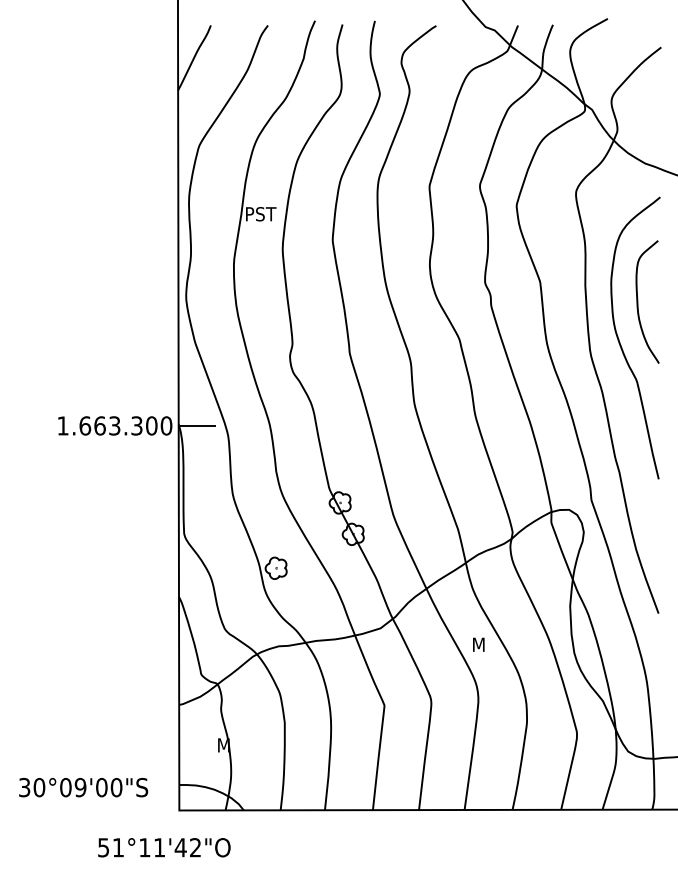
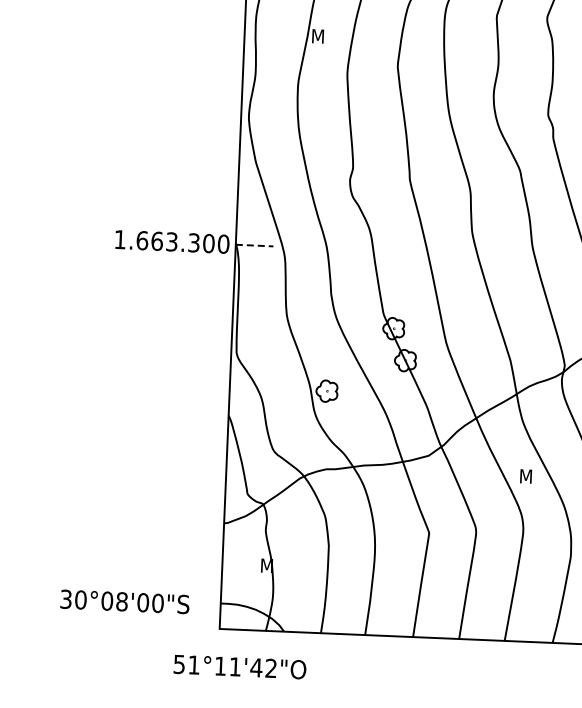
text: (261, 214) -> (327, 37), PST -> M
line: (197, 425) -> (254, 245), solid -> dashed
text: (80, 787) -> (121, 601), 30°09'00"S -> 30°08'00"S
text: (164, 847) -> (240, 666), moved

